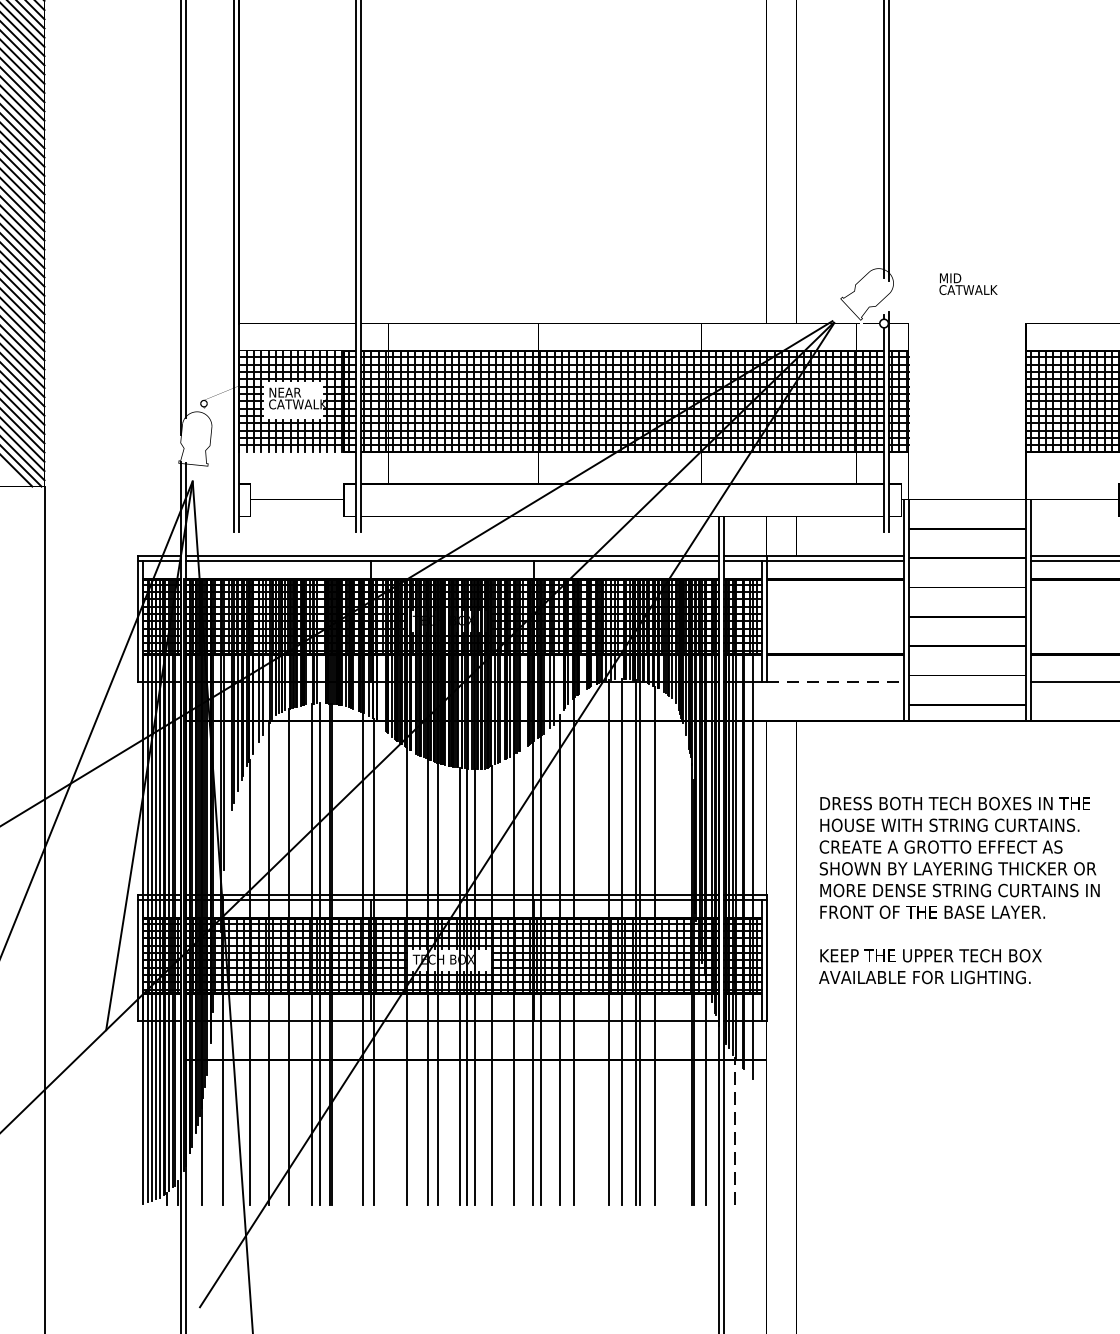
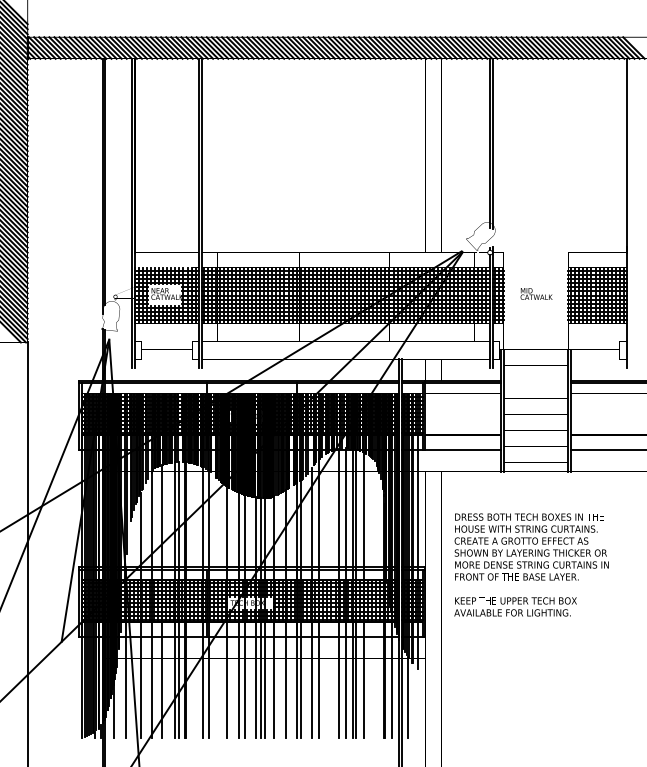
text: (968, 283) -> (536, 293), moved
line: (835, 682) -> (463, 450), dashed -> solid
line: (734, 1131) -> (407, 697), dashed -> solid

